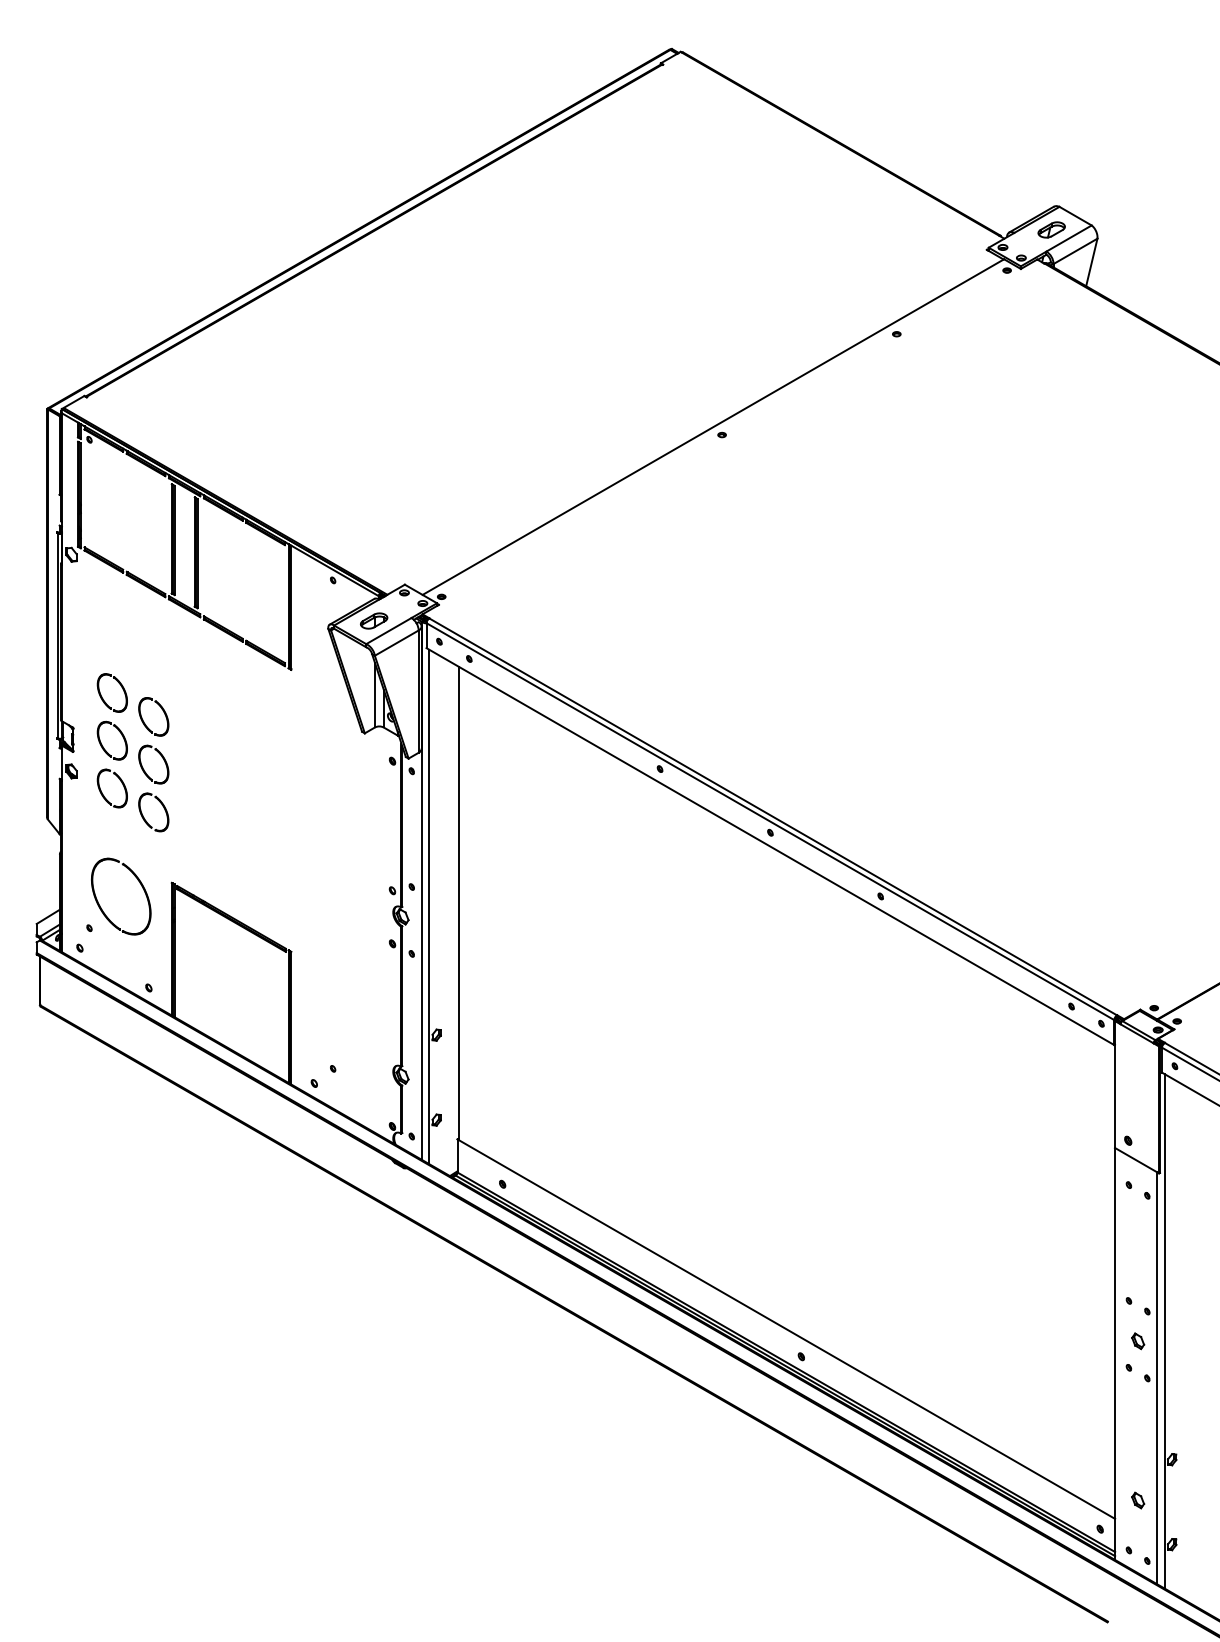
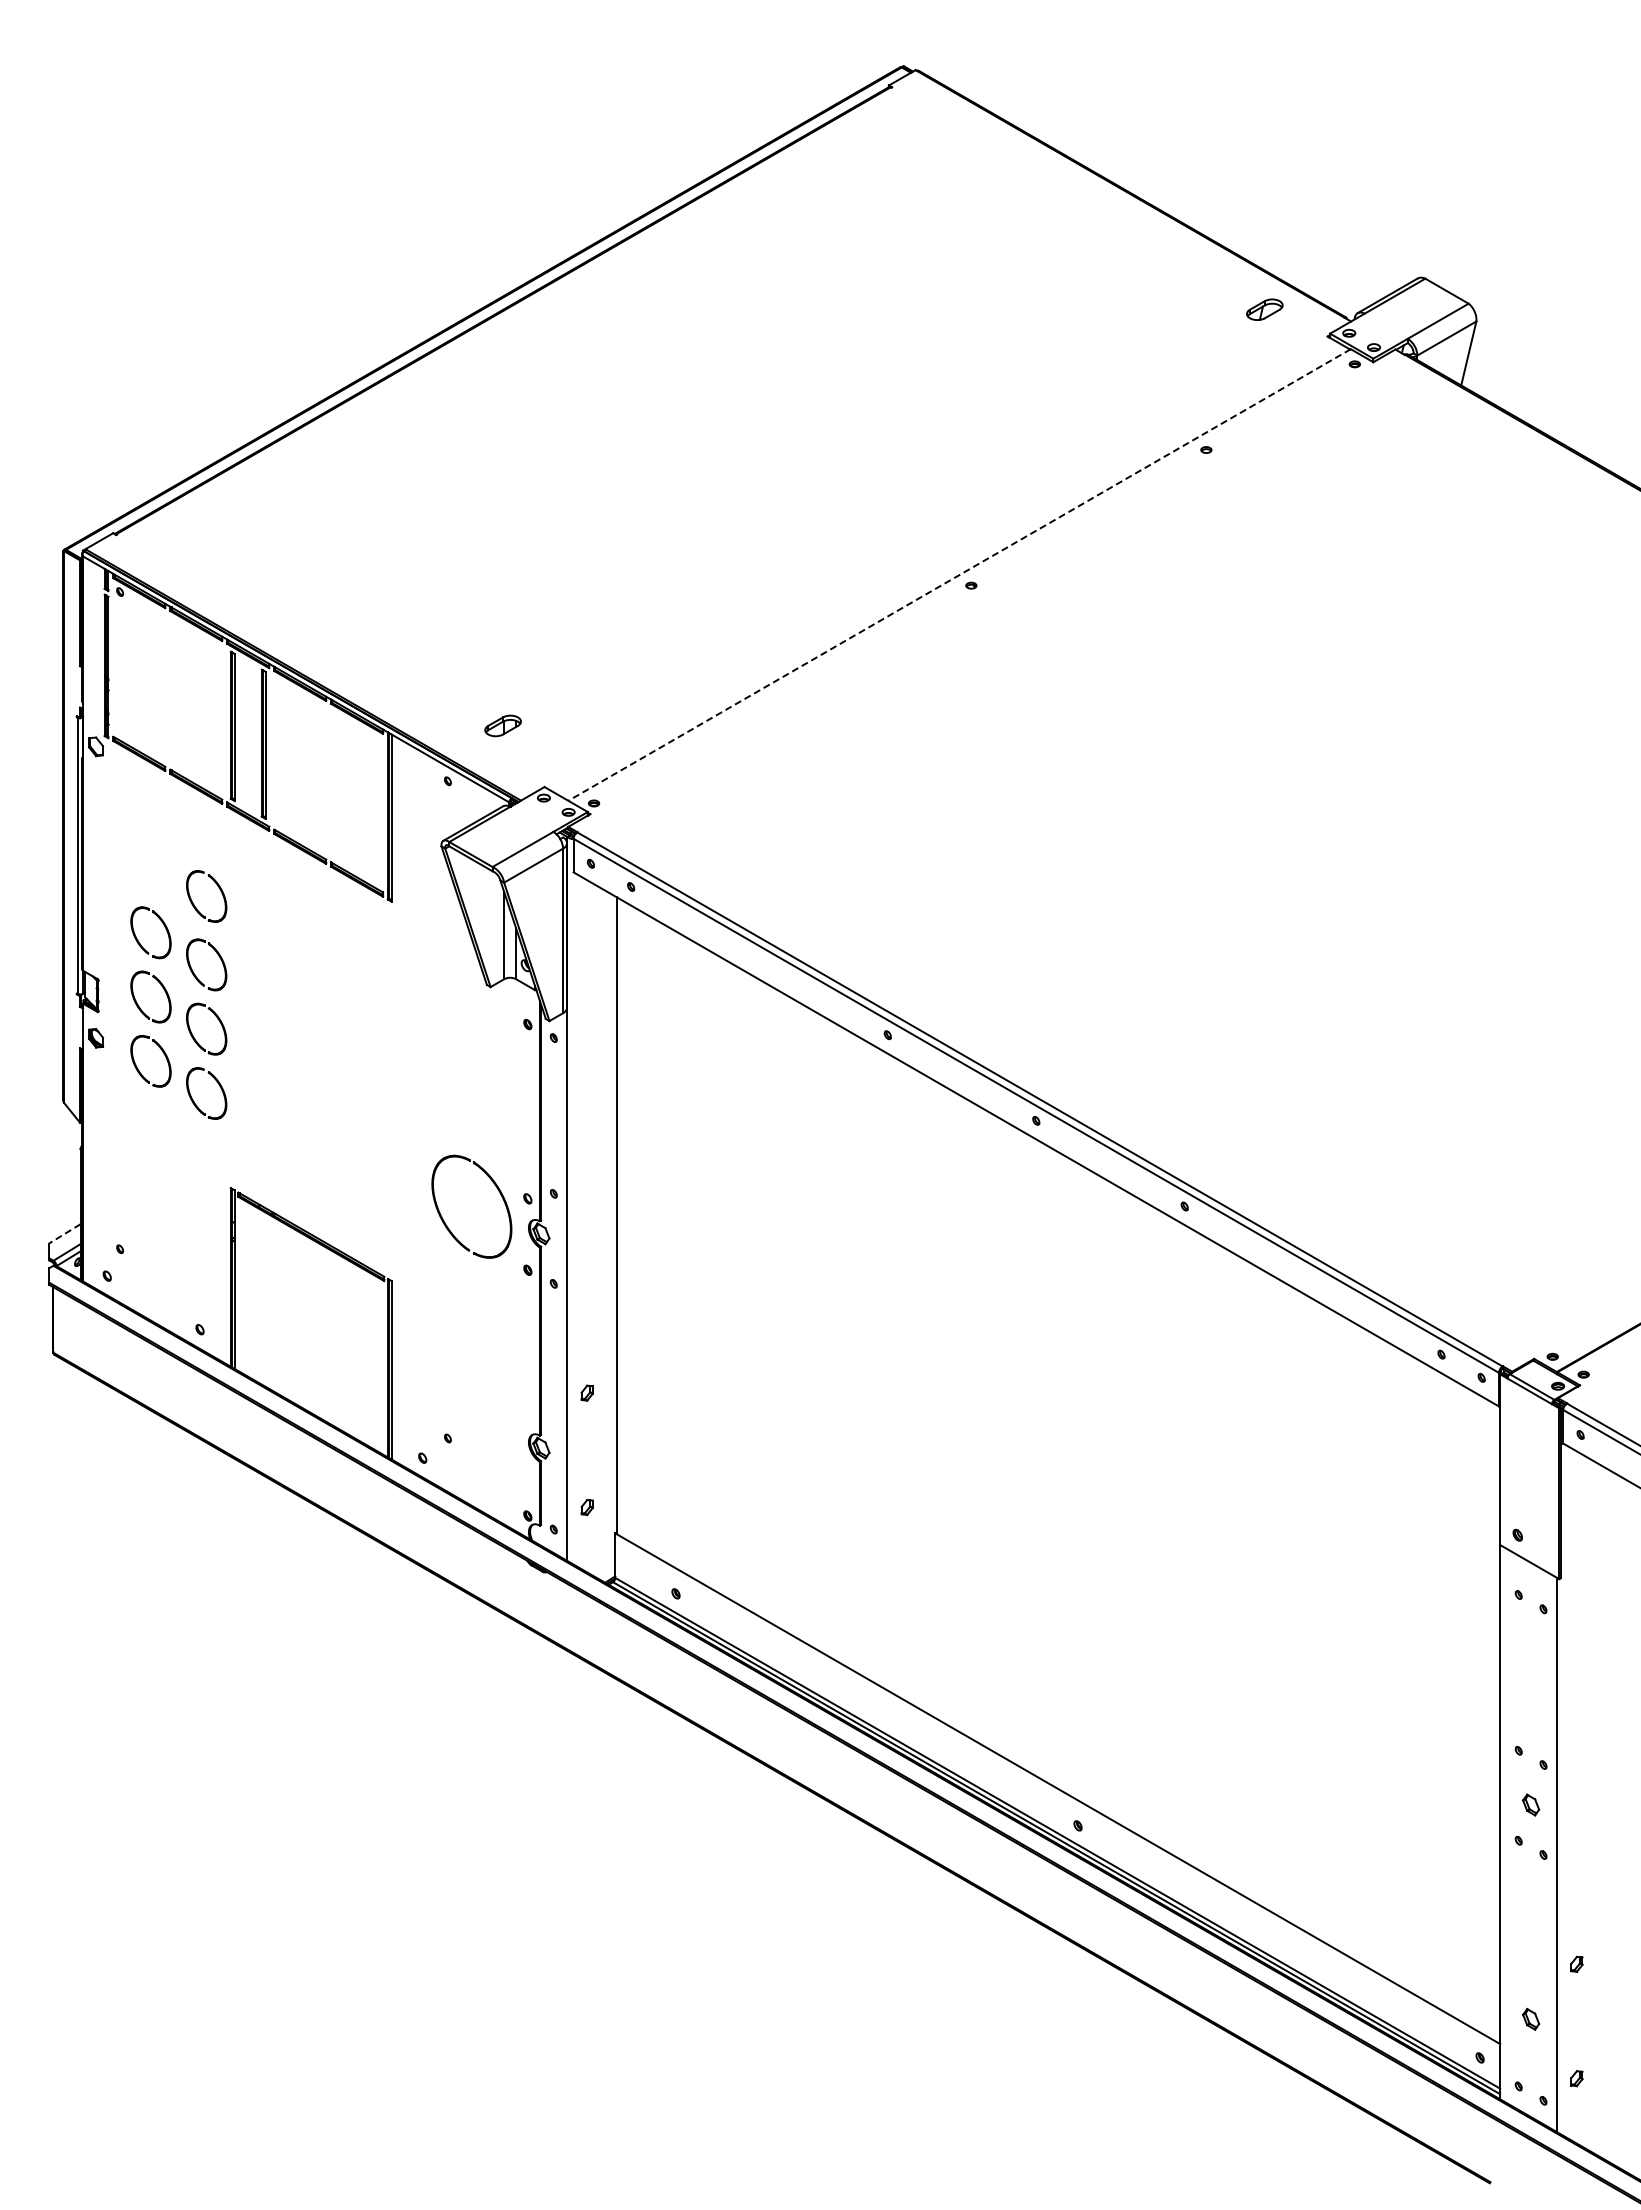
part: (1051, 229) -> (1264, 309), moved
line: (713, 427) -> (959, 575), solid -> dashed
part: (373, 620) -> (502, 725), moved
part: (144, 670) -> (193, 902), added
part: (100, 906) -> (444, 1220), moved
line: (429, 906) -> (577, 1220), removed
line: (48, 917) -> (64, 1234), solid -> dashed
line: (1165, 1331) -> (1567, 1791), removed

